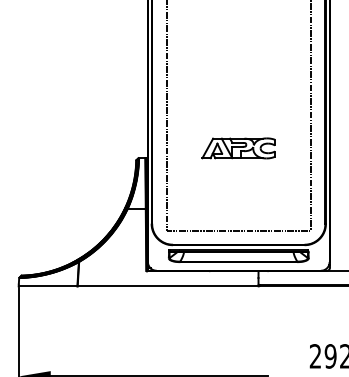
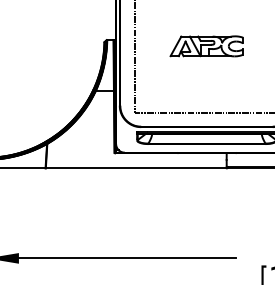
part: (238, 148) -> (206, 46), moved

